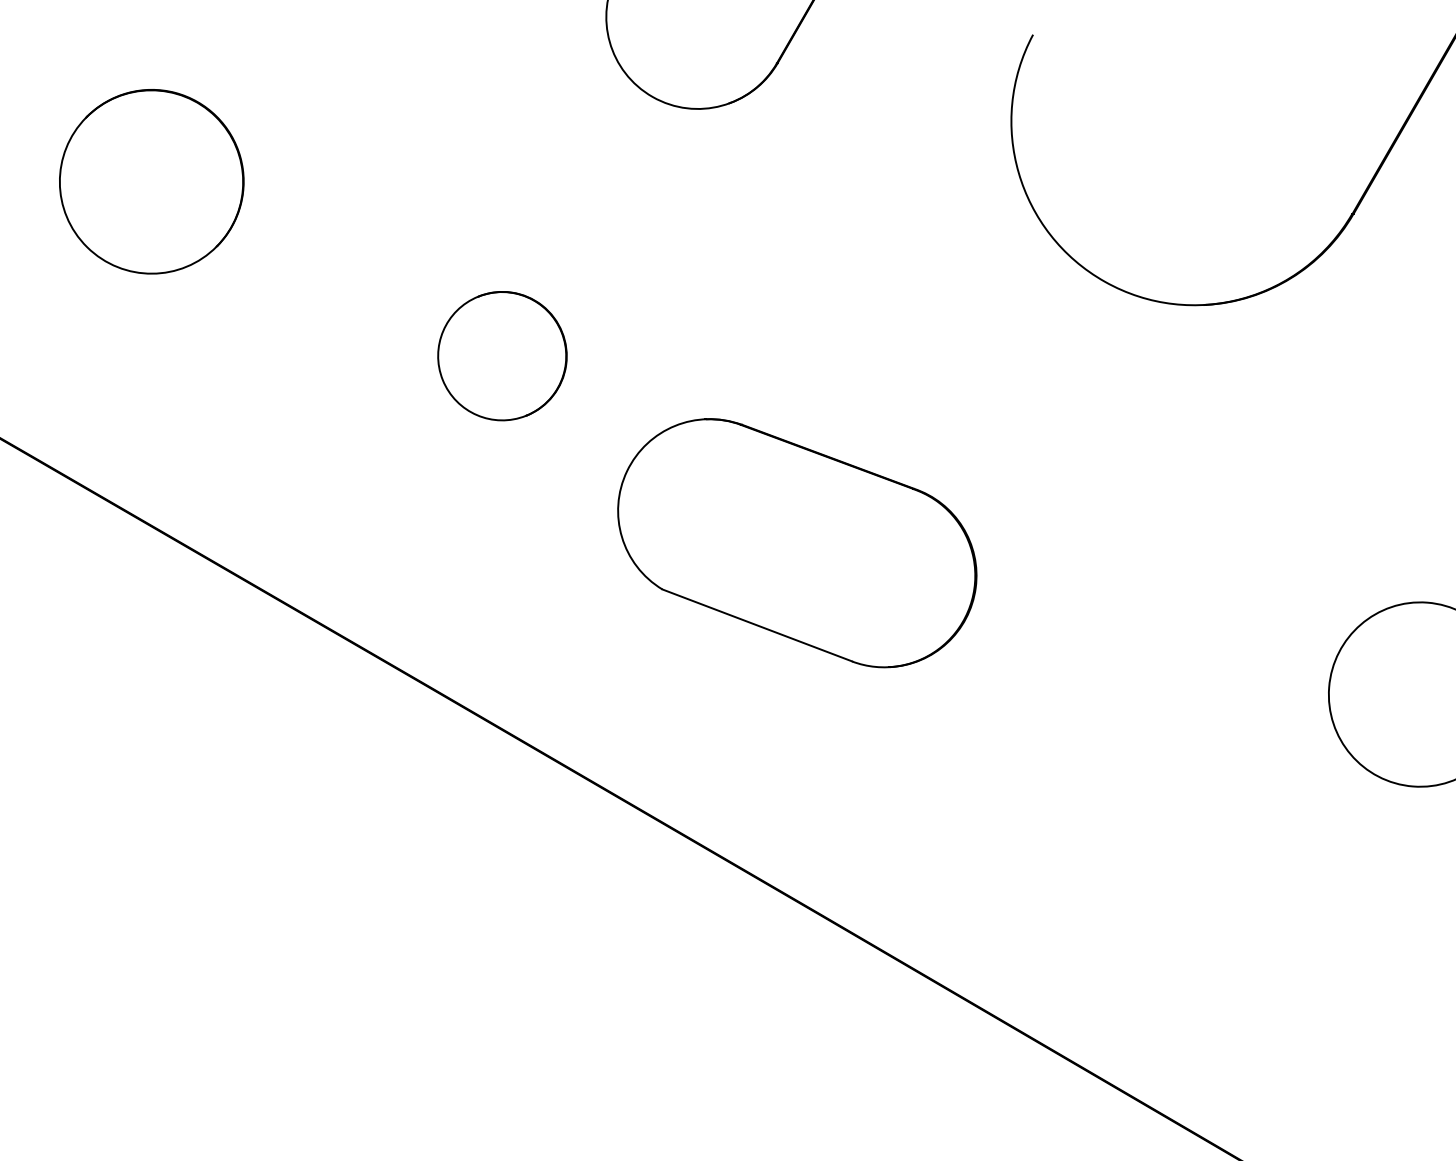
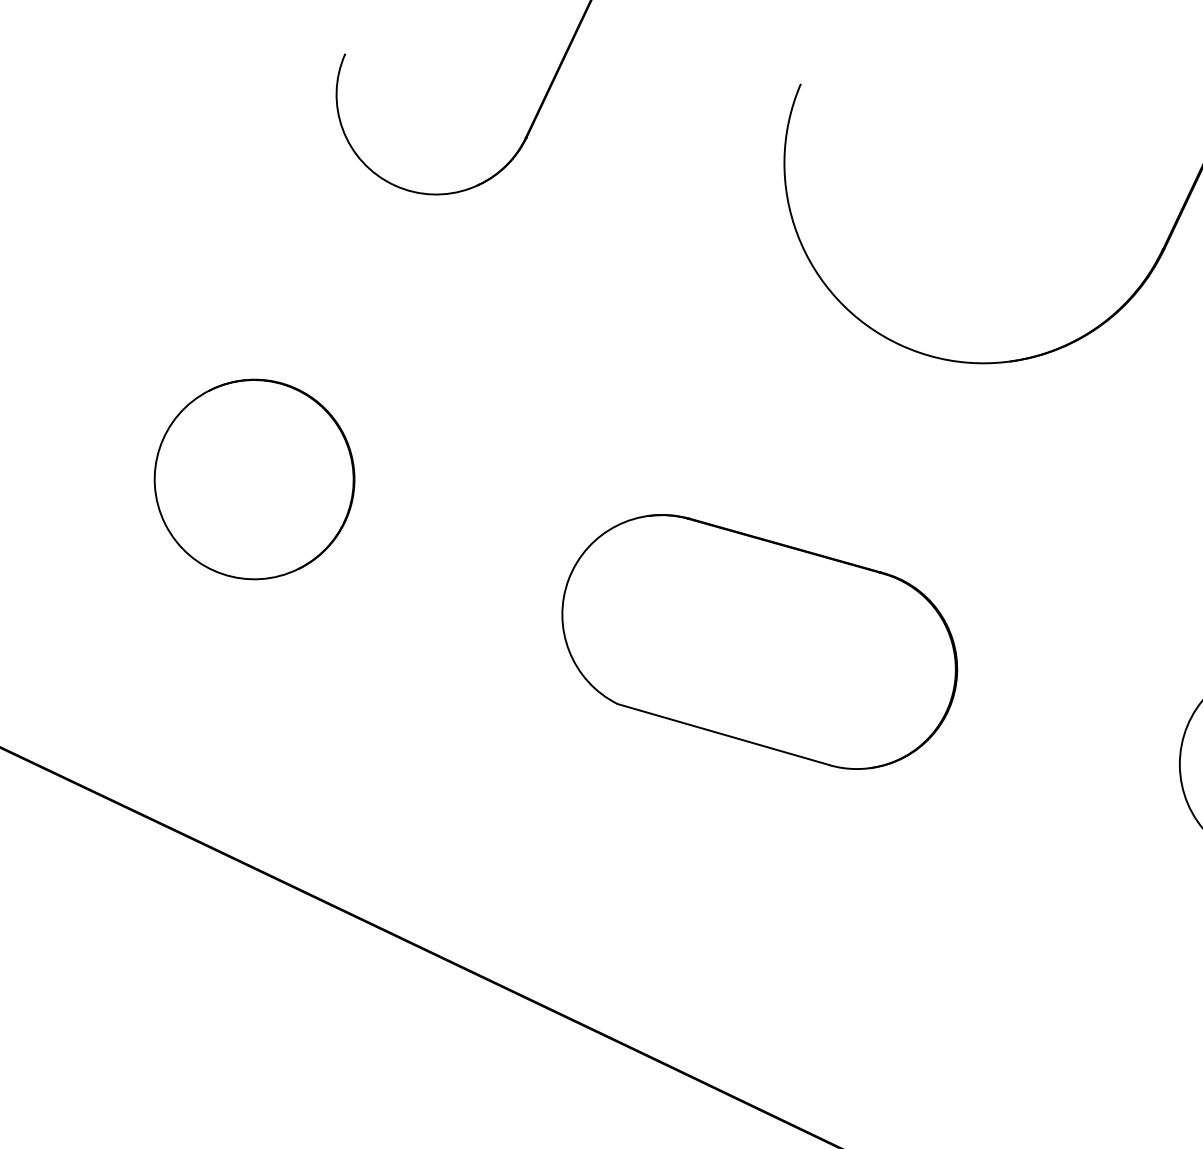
part: (502, 355) -> (254, 478), size x1.43
part: (797, 543) -> (759, 642), moved

